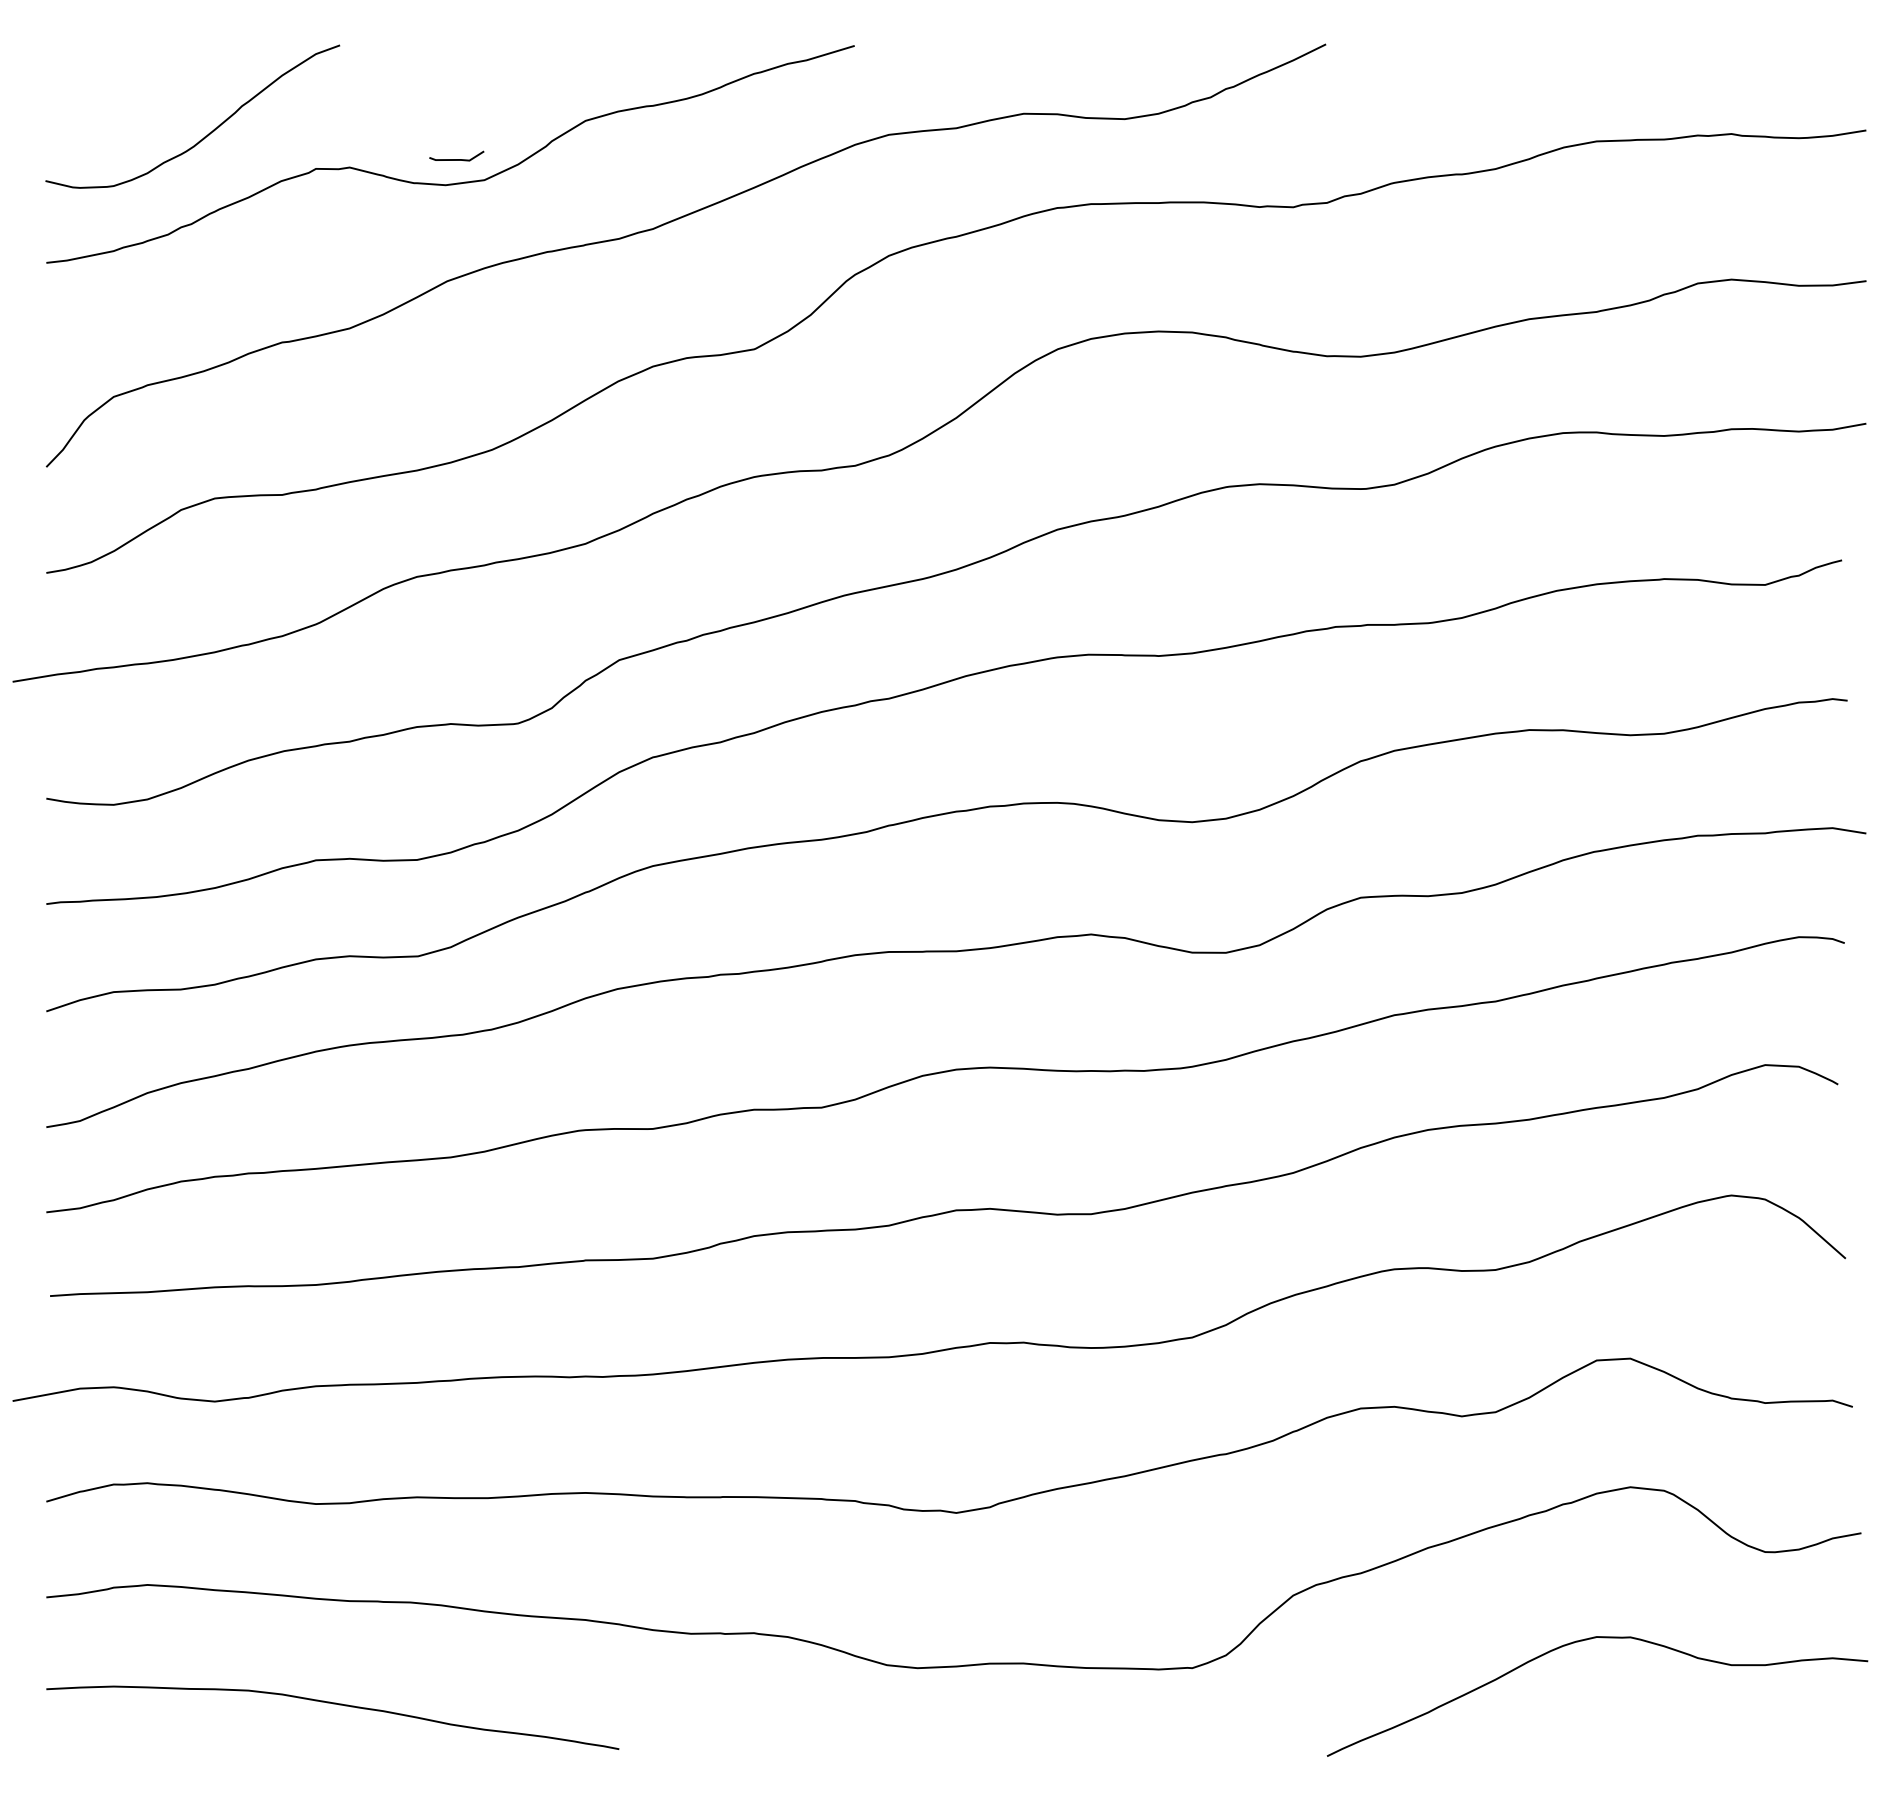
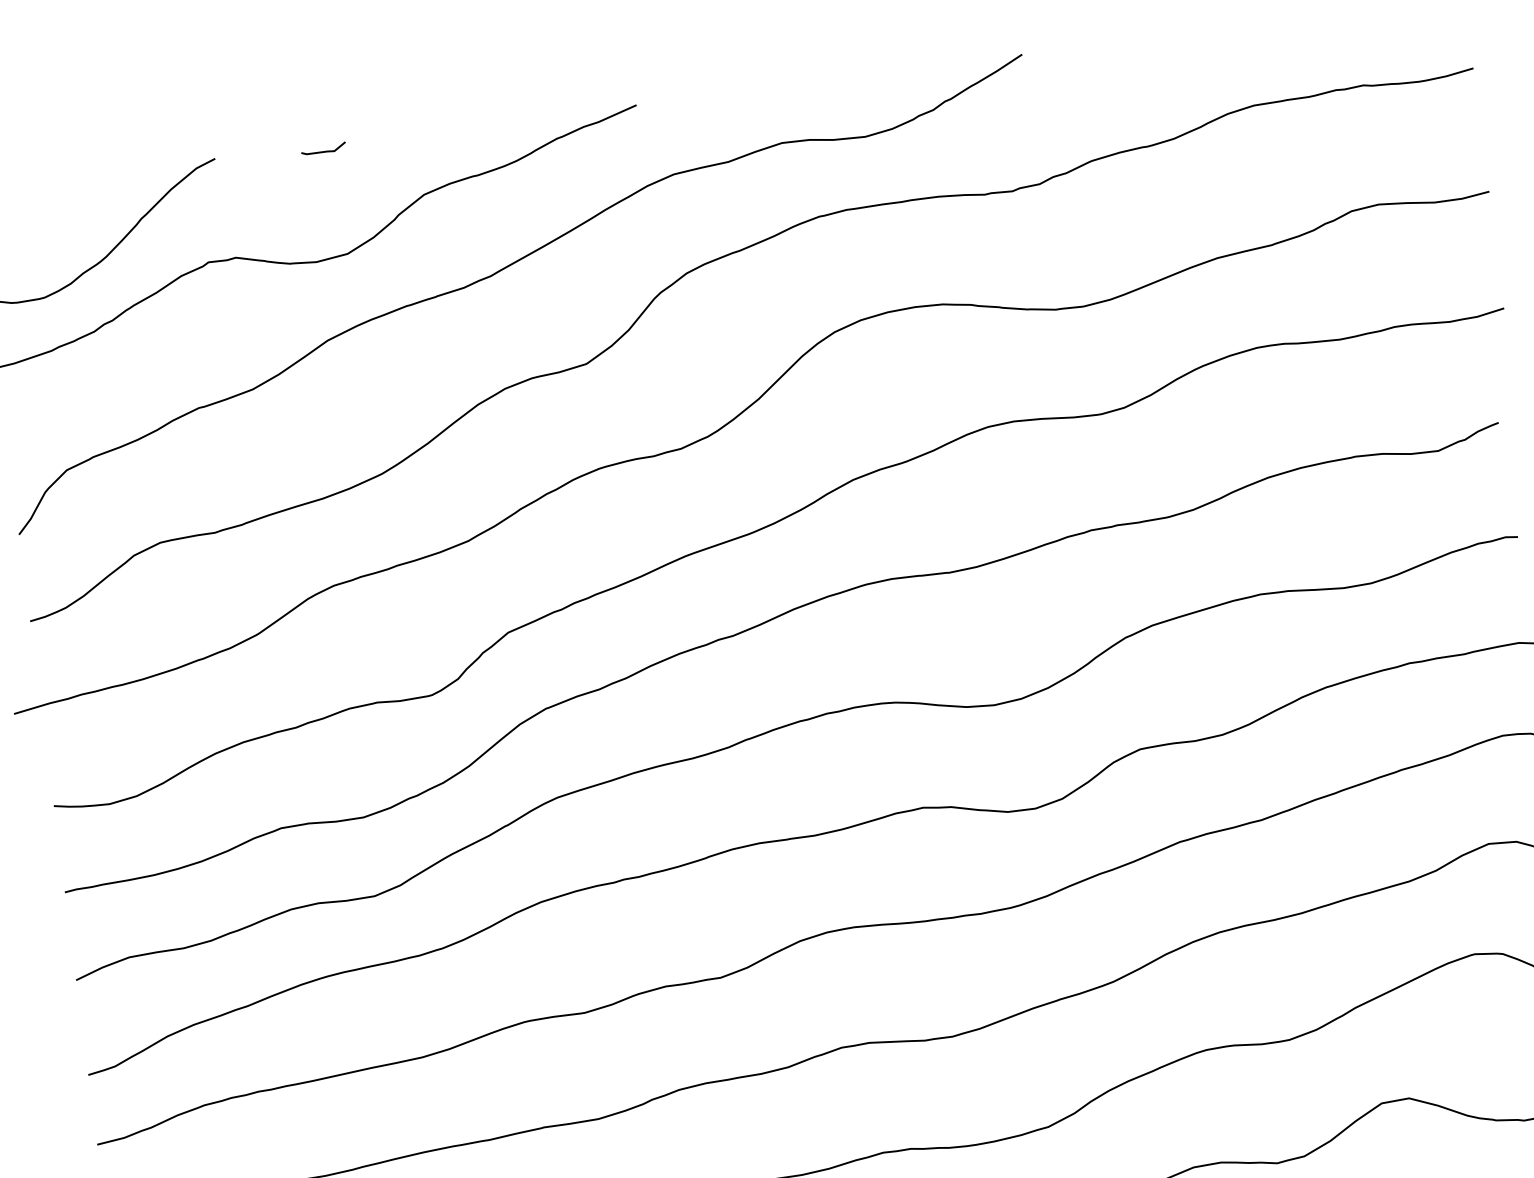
line: (456, 159) -> (323, 151), moved

